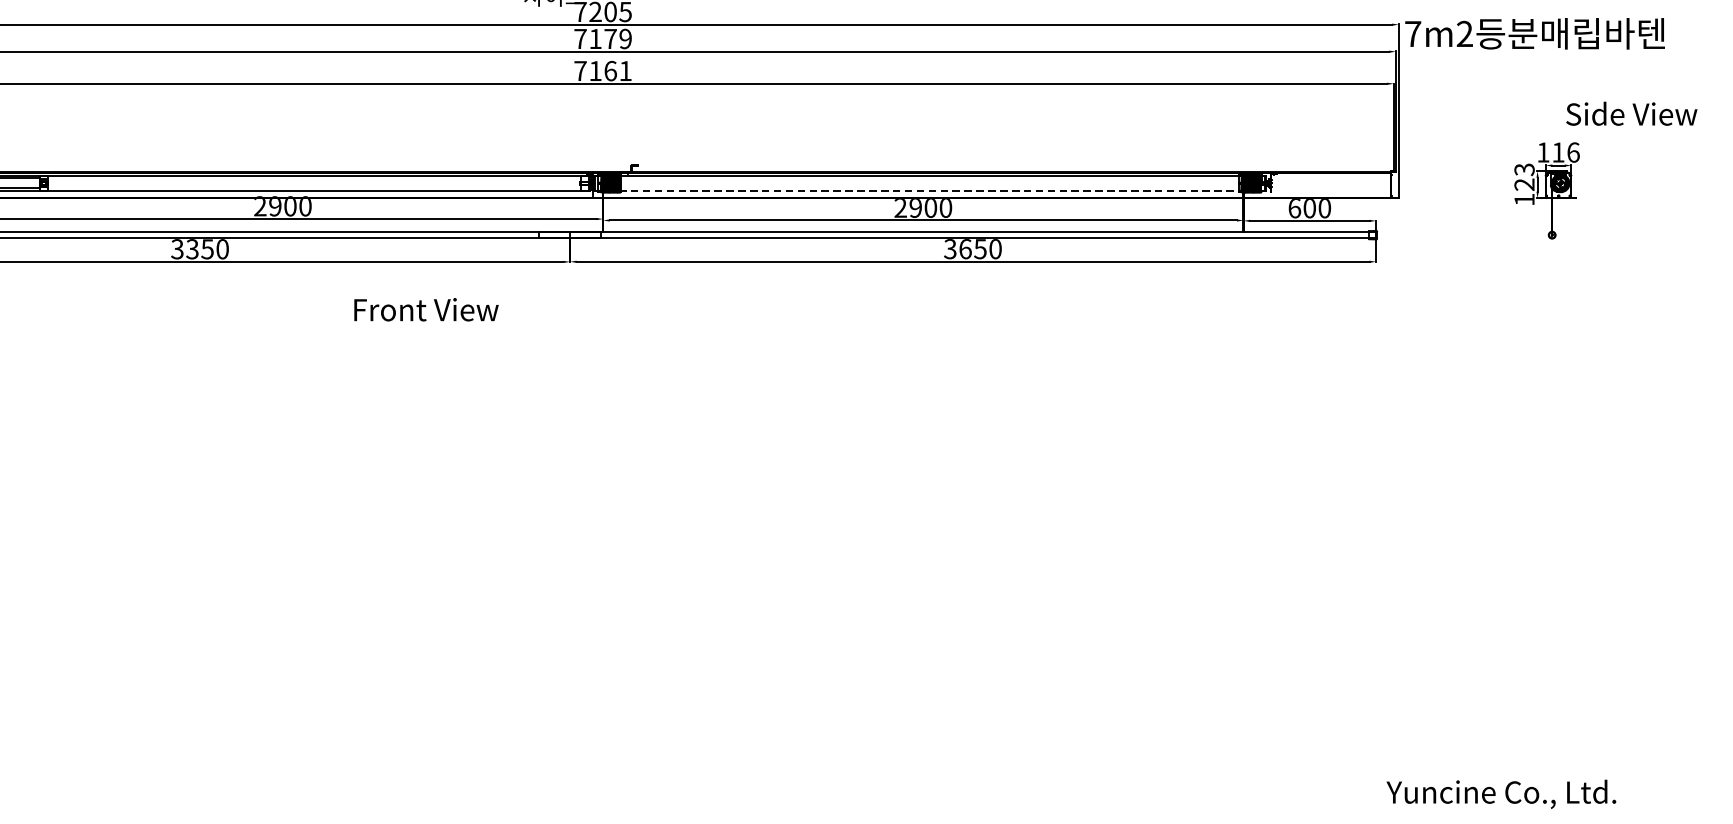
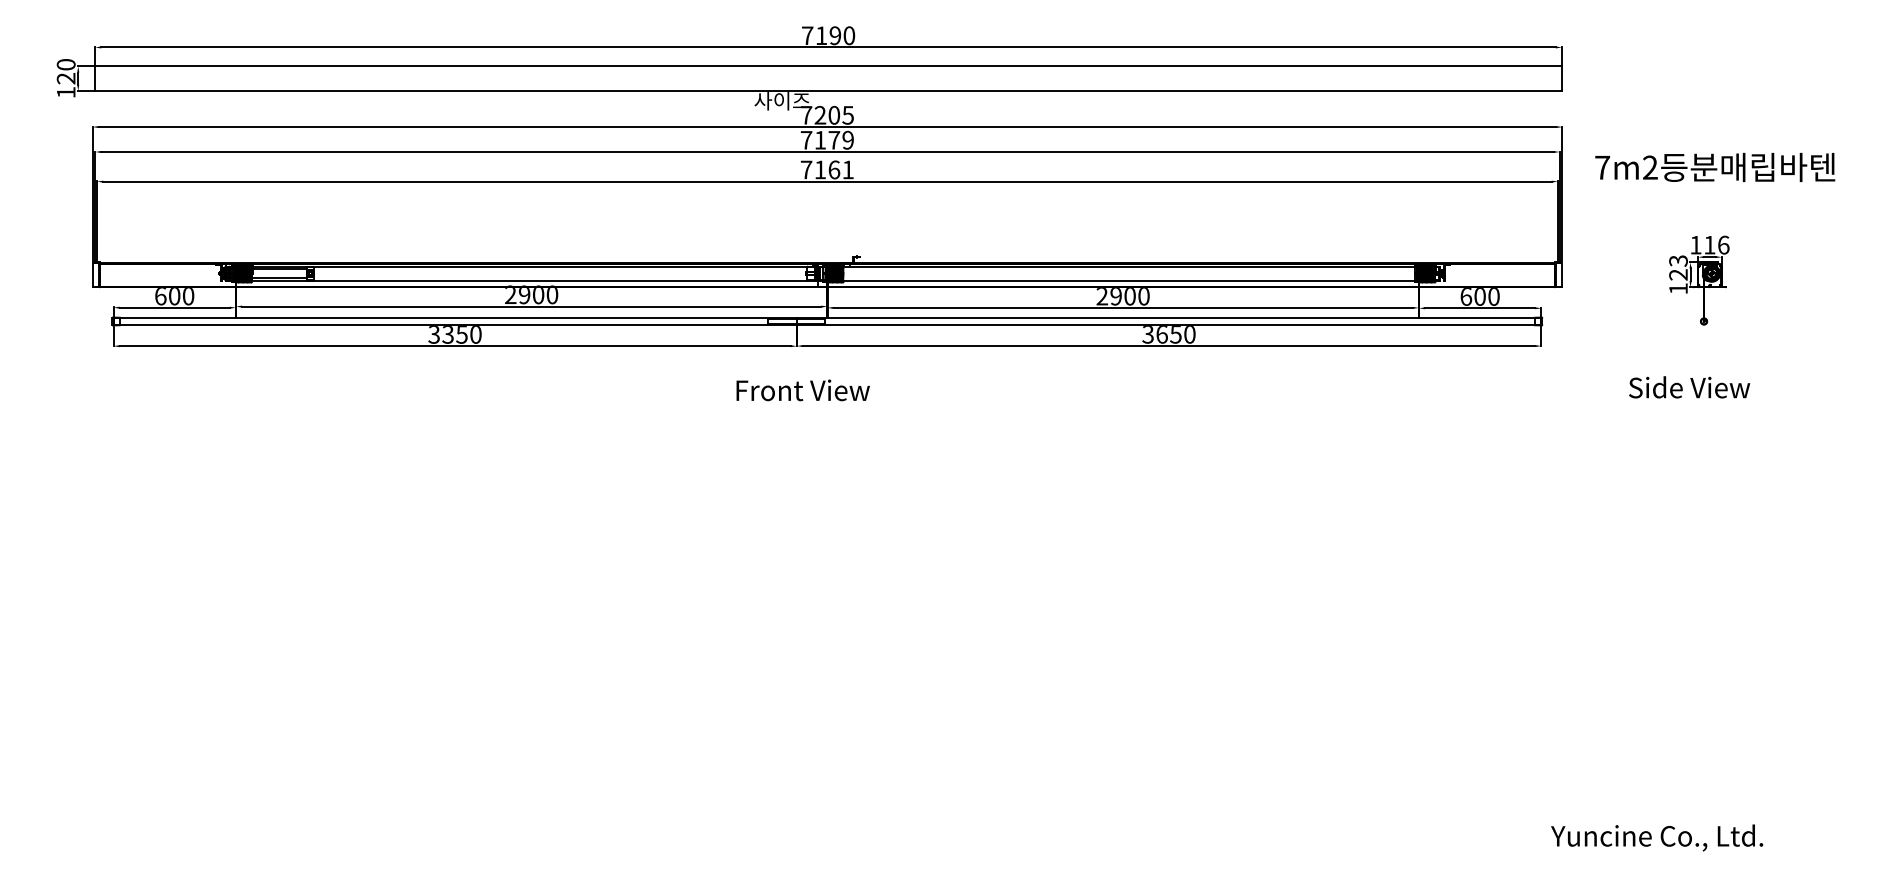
text: (1535, 32) -> (1715, 166), moved
text: (1631, 113) -> (1689, 387), moved
line: (930, 190) -> (1129, 280), dashed -> solid
text: (425, 309) -> (802, 390), moved

